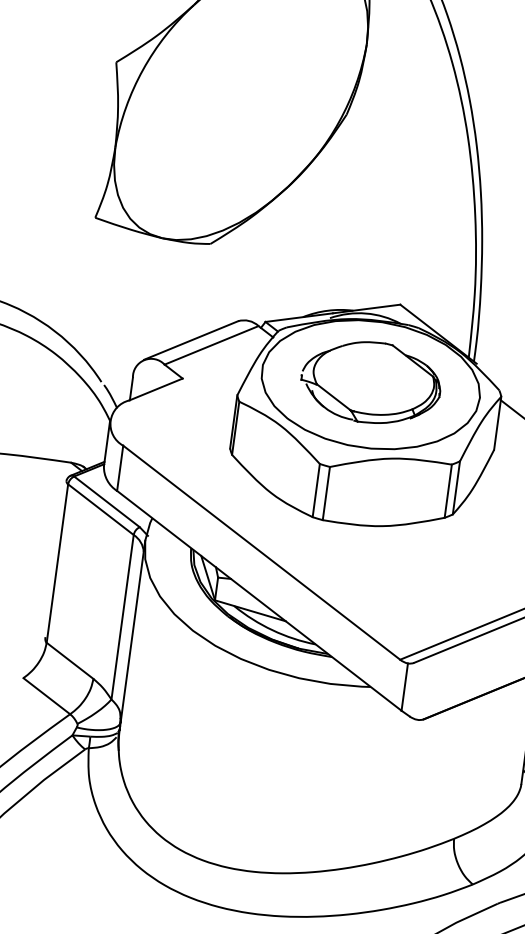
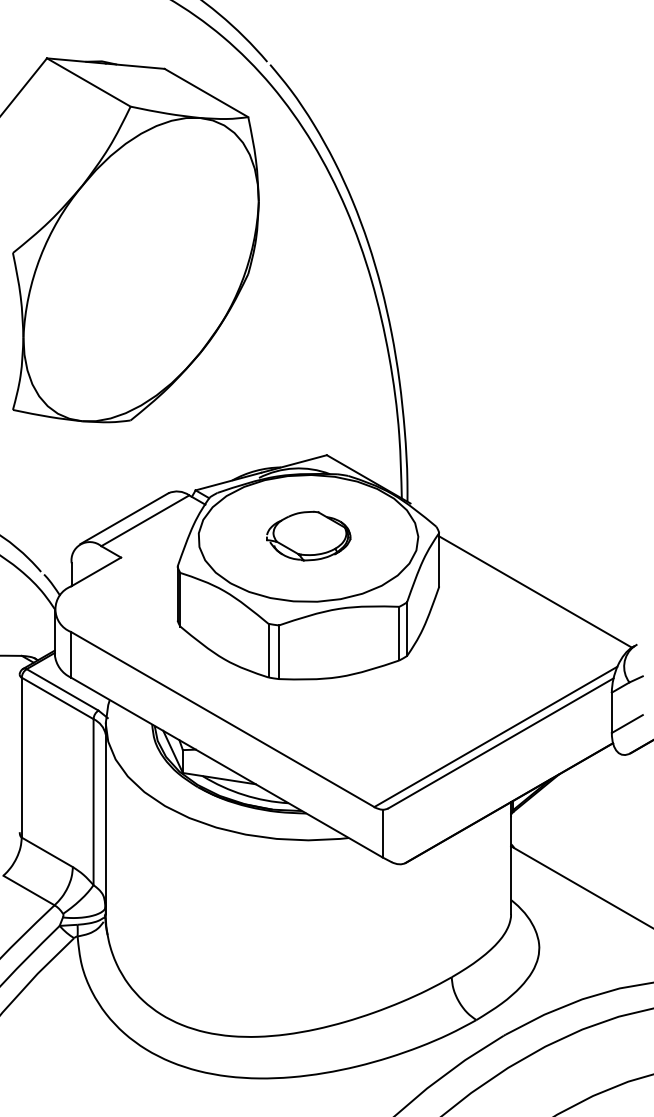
part: (371, 381) -> (308, 535), size x0.6

